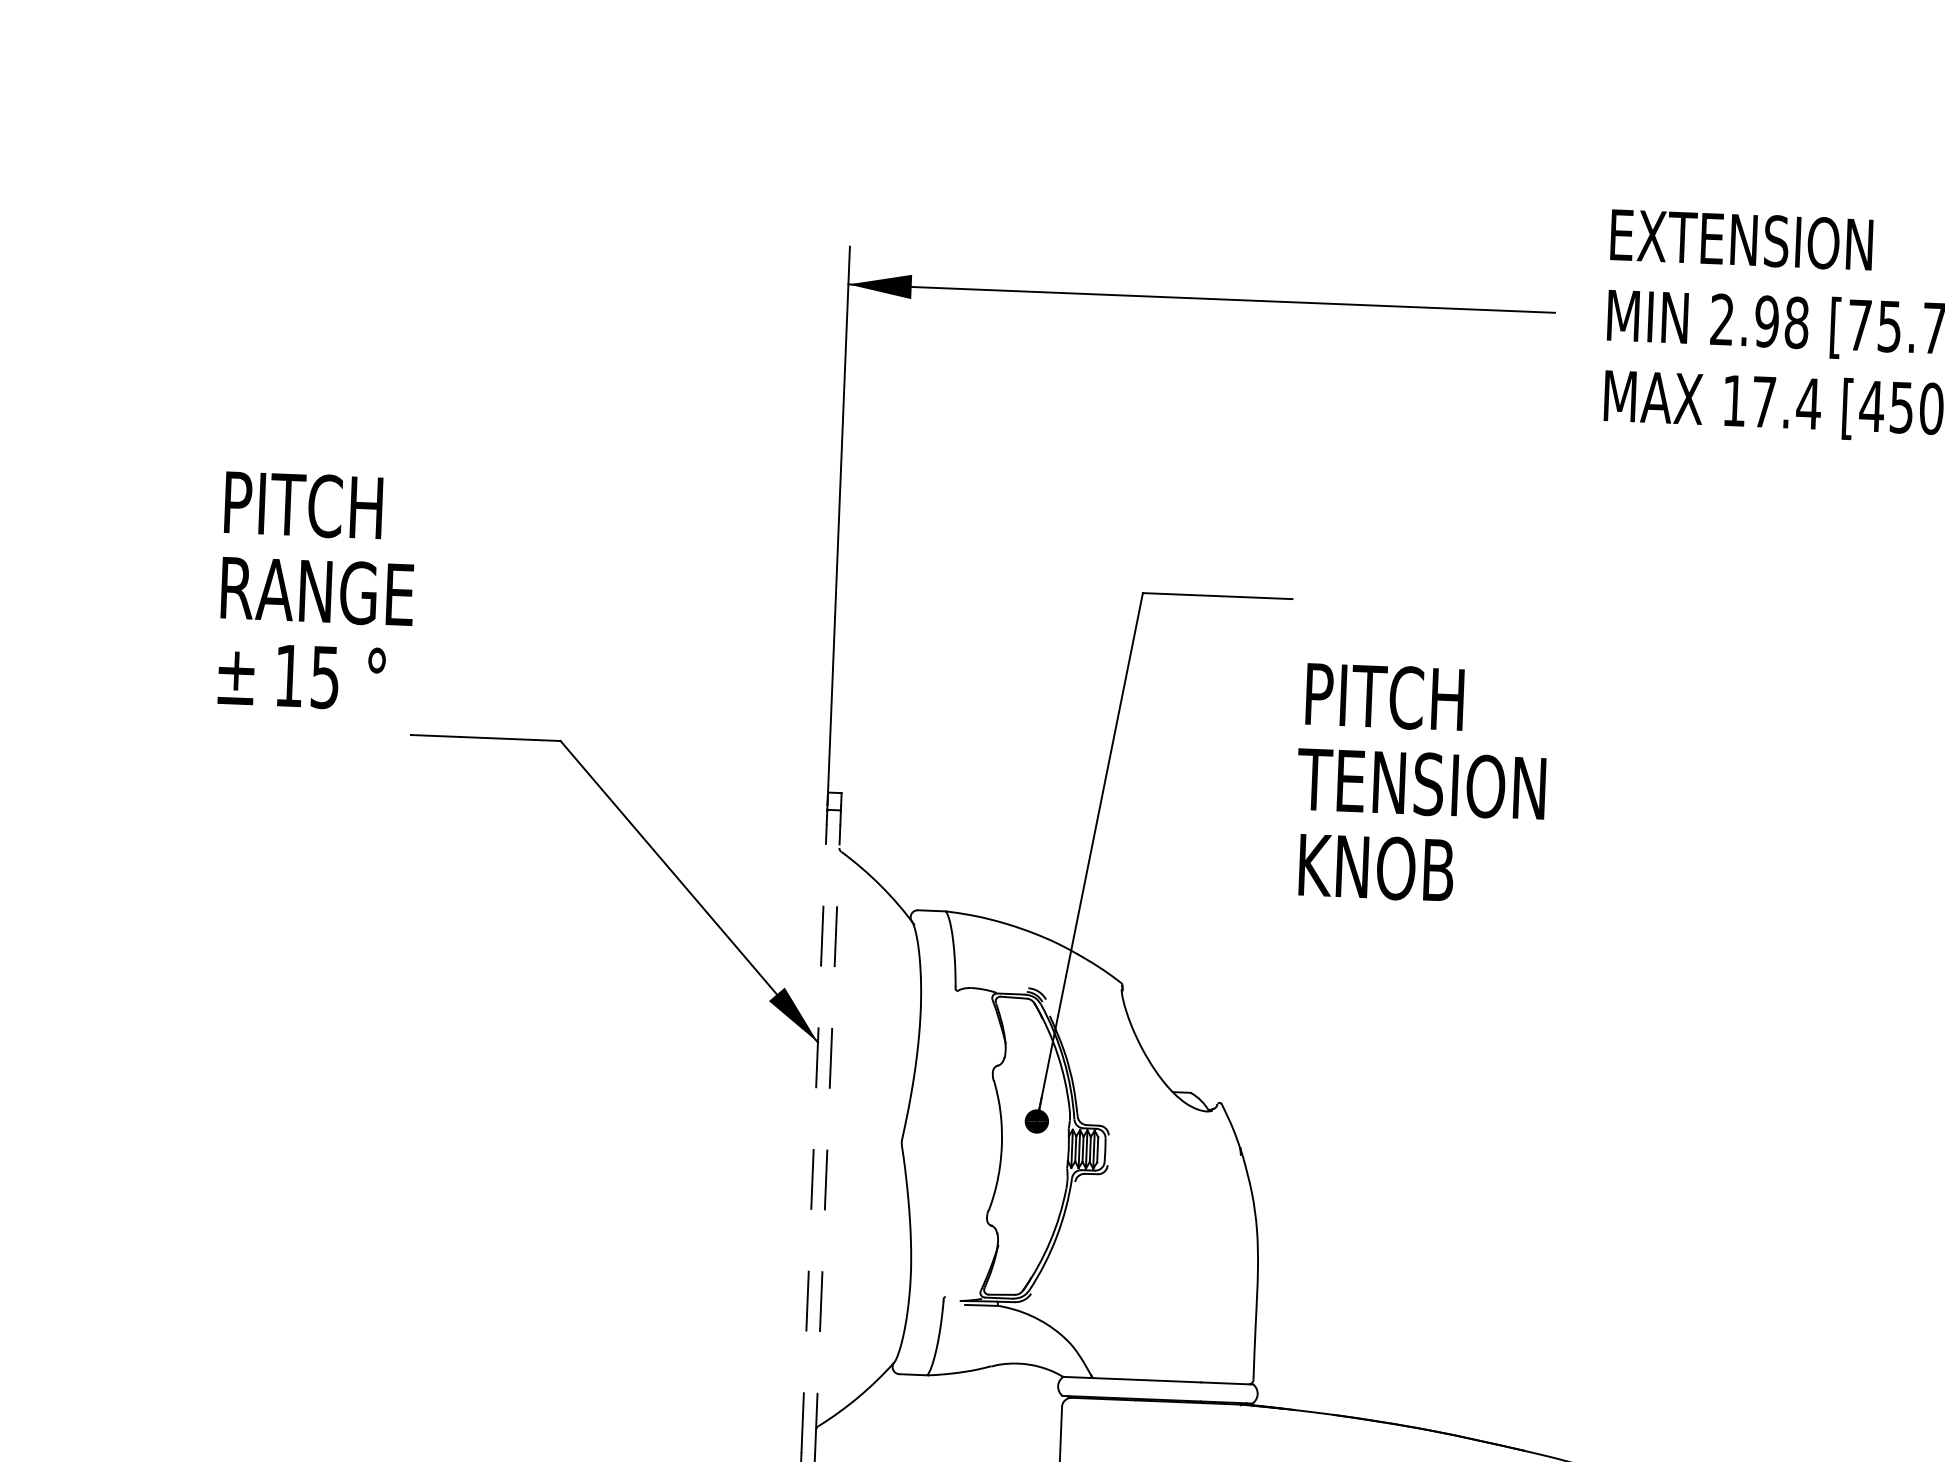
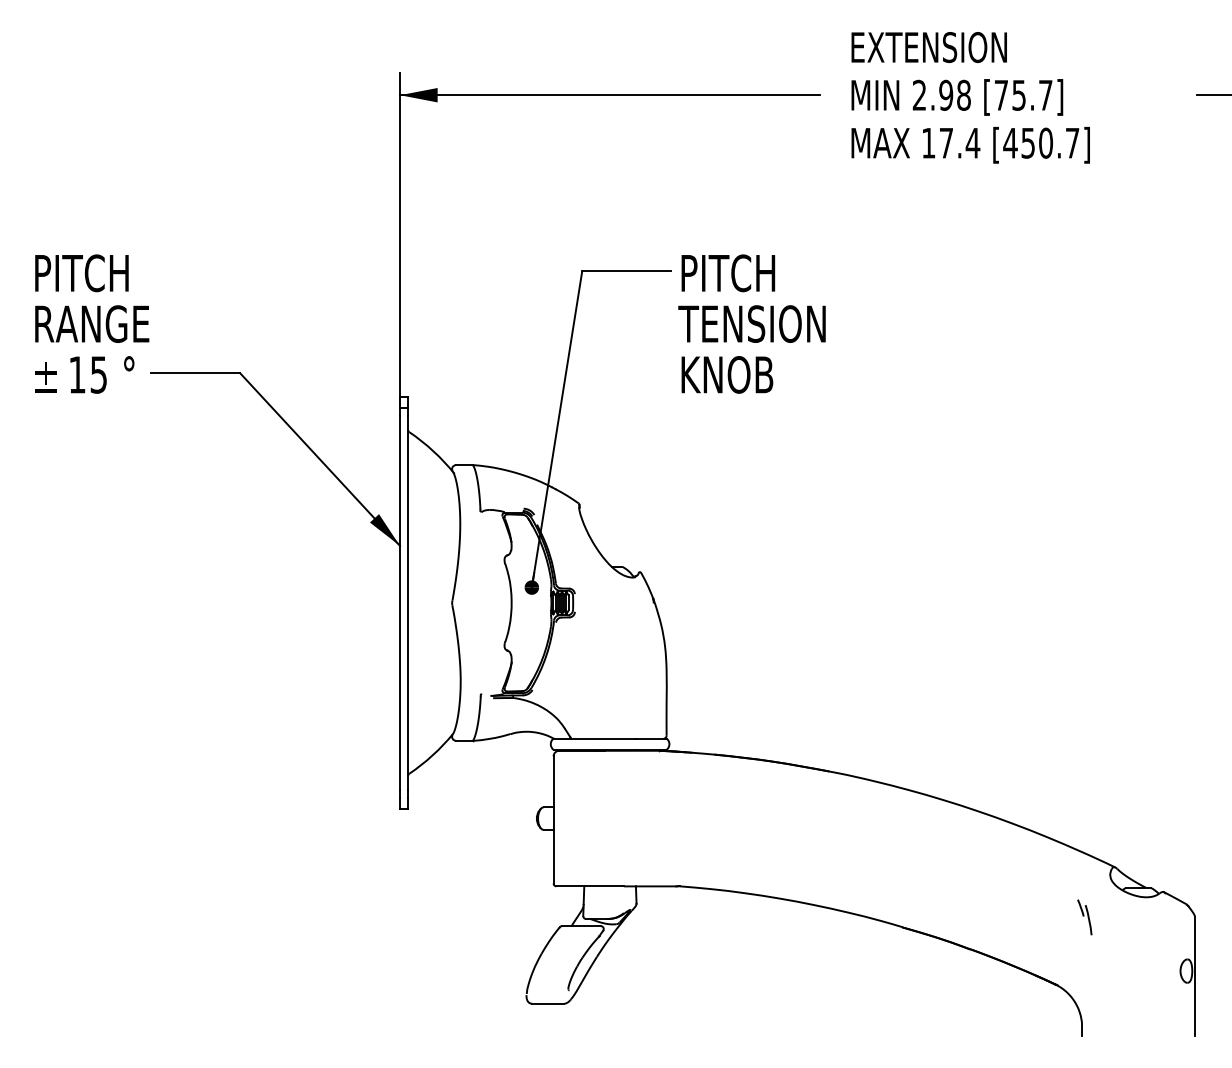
text: (318, 590) -> (92, 323), moved
text: (1420, 782) -> (751, 323), moved
line: (814, 1137) -> (400, 602), dashed -> solid
line: (828, 1138) -> (408, 602), dashed -> solid

